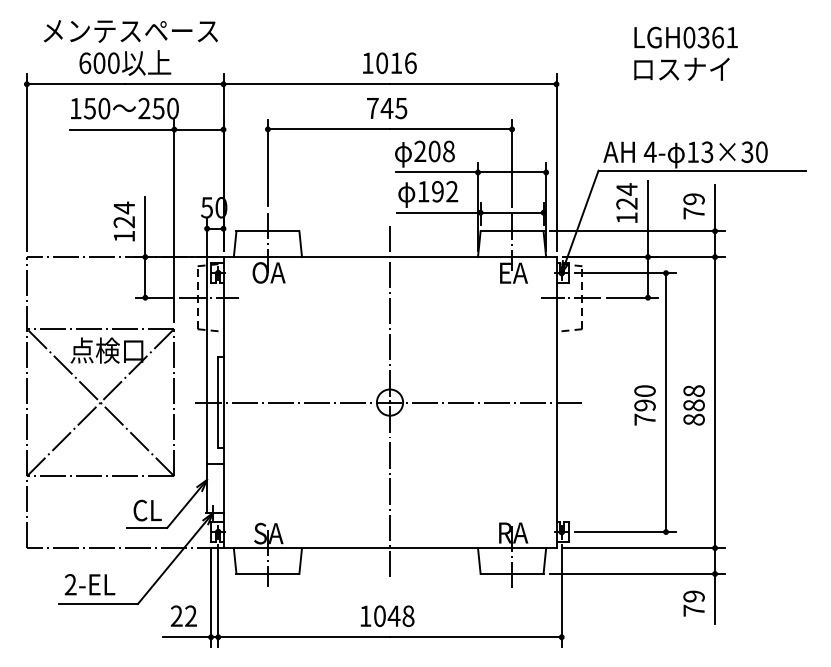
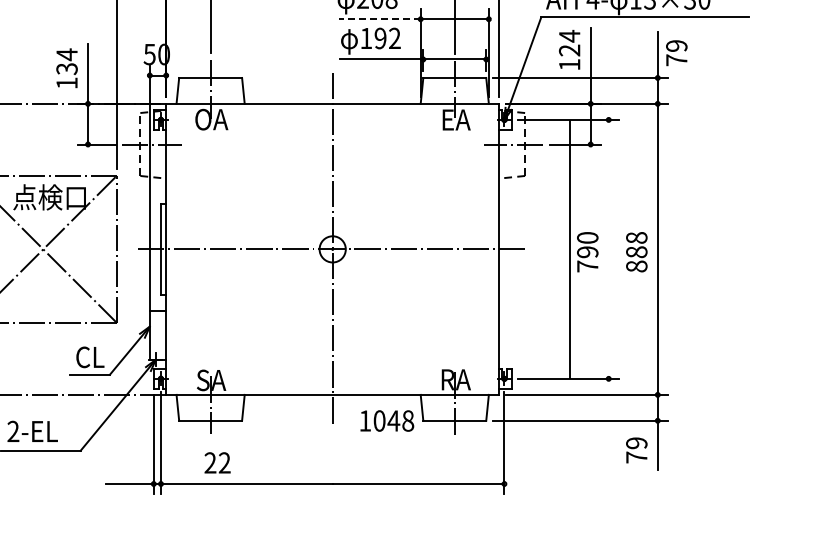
line: (436, 172) -> (379, 19), solid -> dashed
text: (693, 206) -> (676, 53), moved
text: (124, 222) -> (67, 69), 124 -> 134
line: (666, 402) -> (570, 249), moved
text: (183, 615) -> (217, 462), moved
text: (387, 615) -> (387, 420), moved

